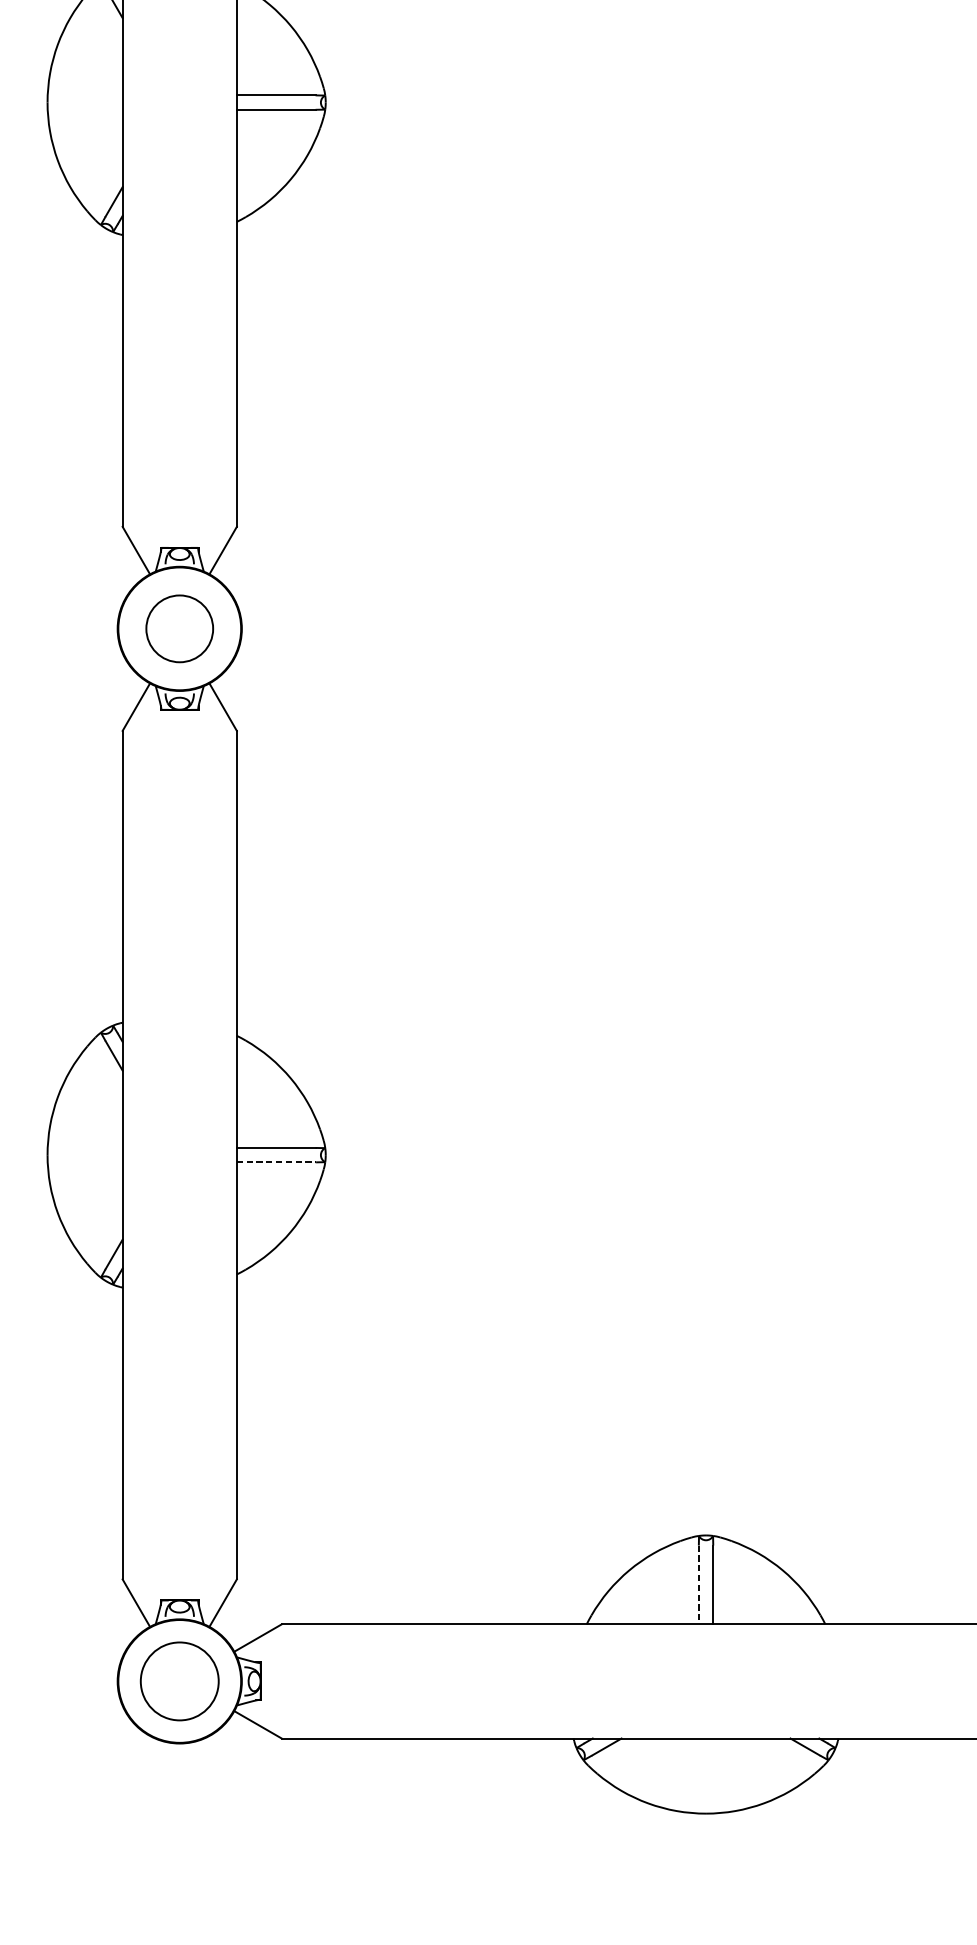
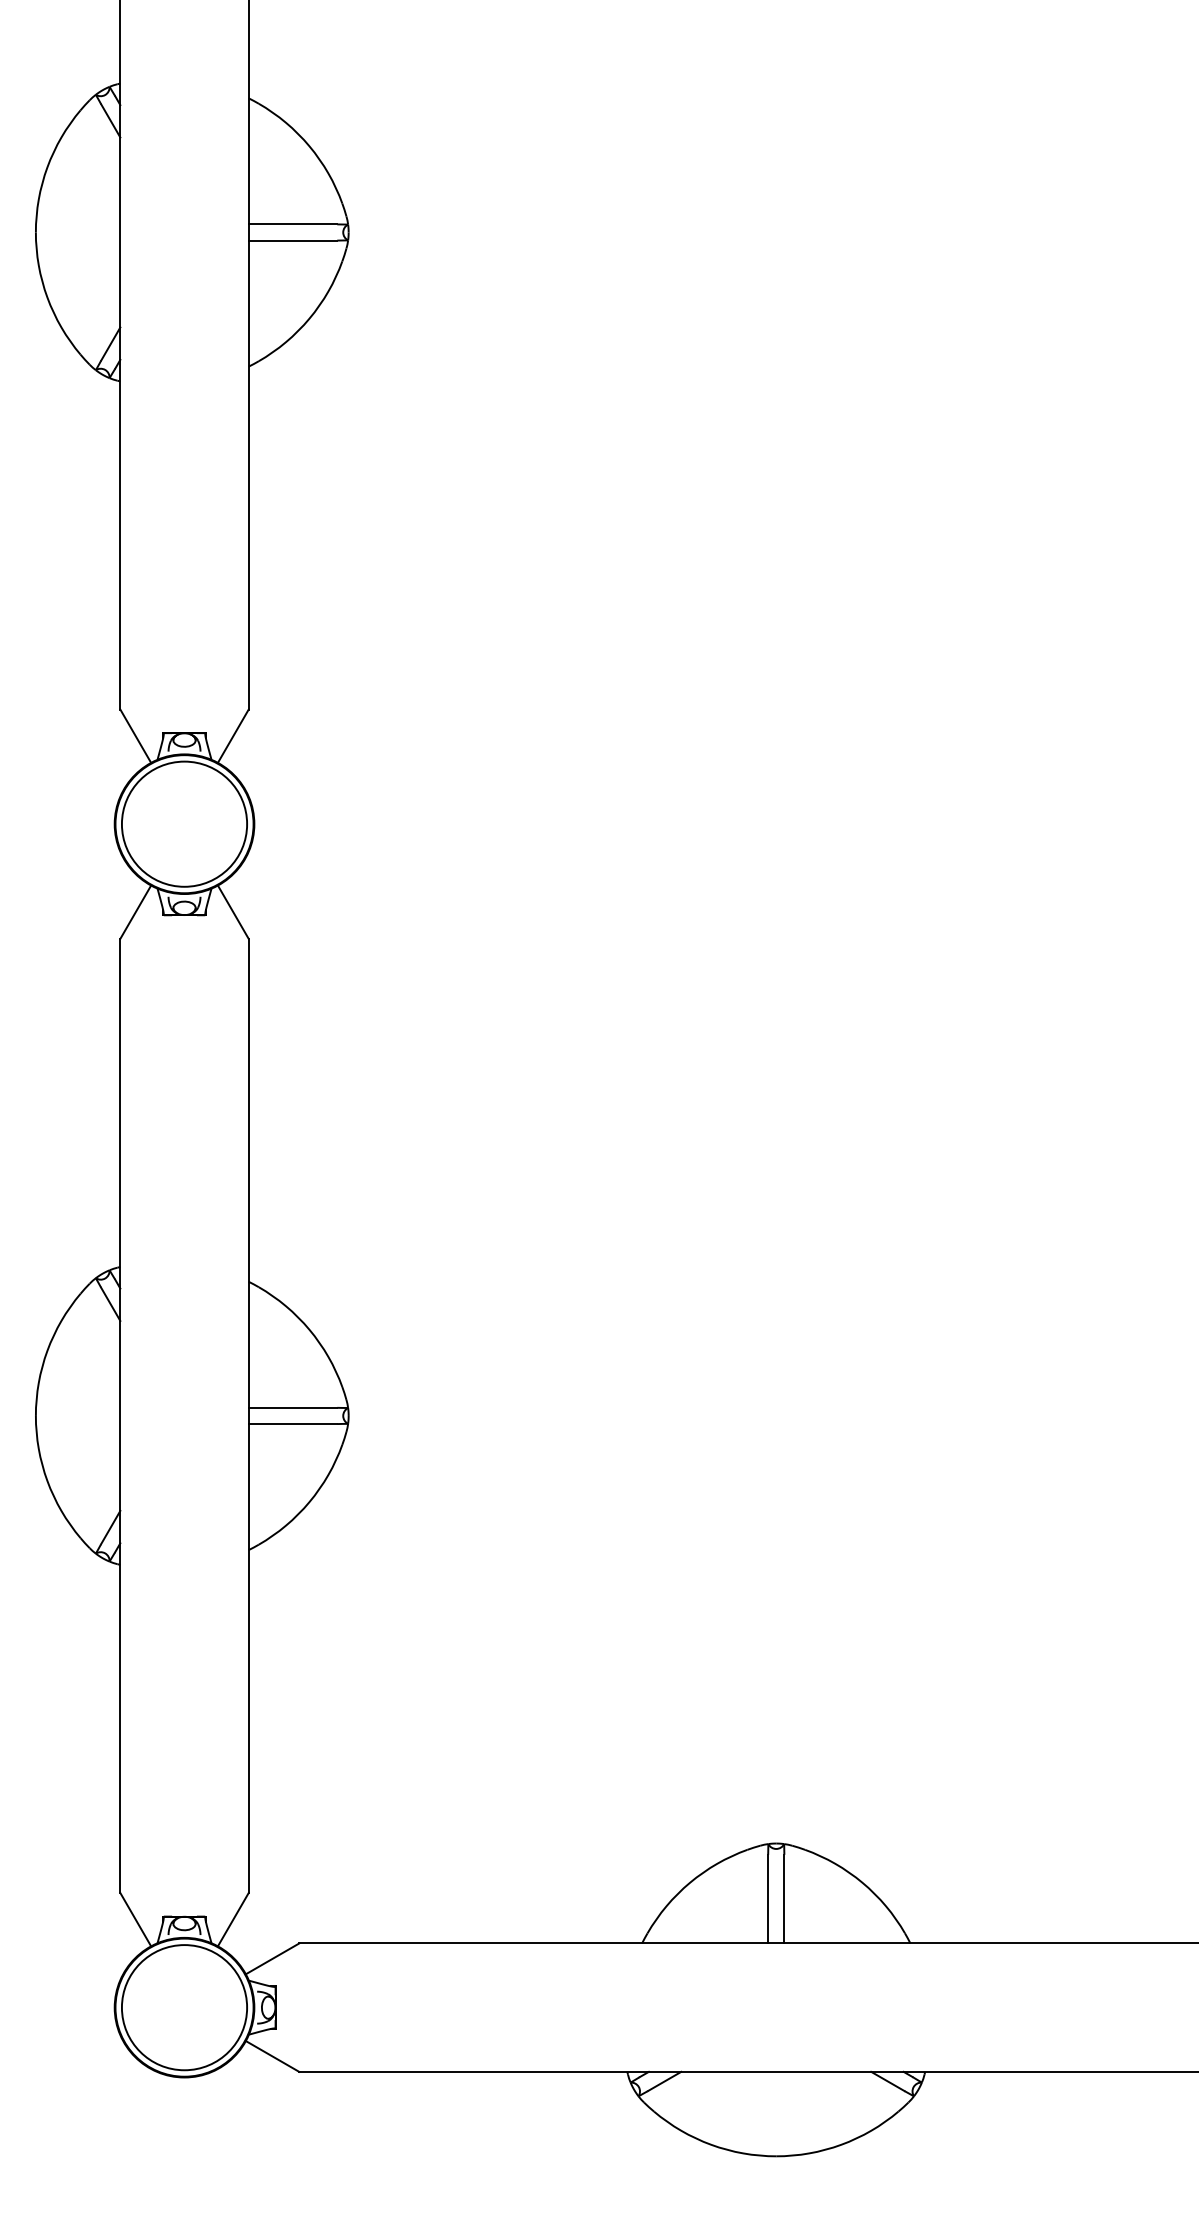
circle: (179, 628) -> (184, 823), size x1.67
line: (276, 1162) -> (293, 1424), dashed -> solid
line: (699, 1585) -> (768, 1899), dashed -> solid
circle: (179, 1681) -> (184, 2007), size x1.43

